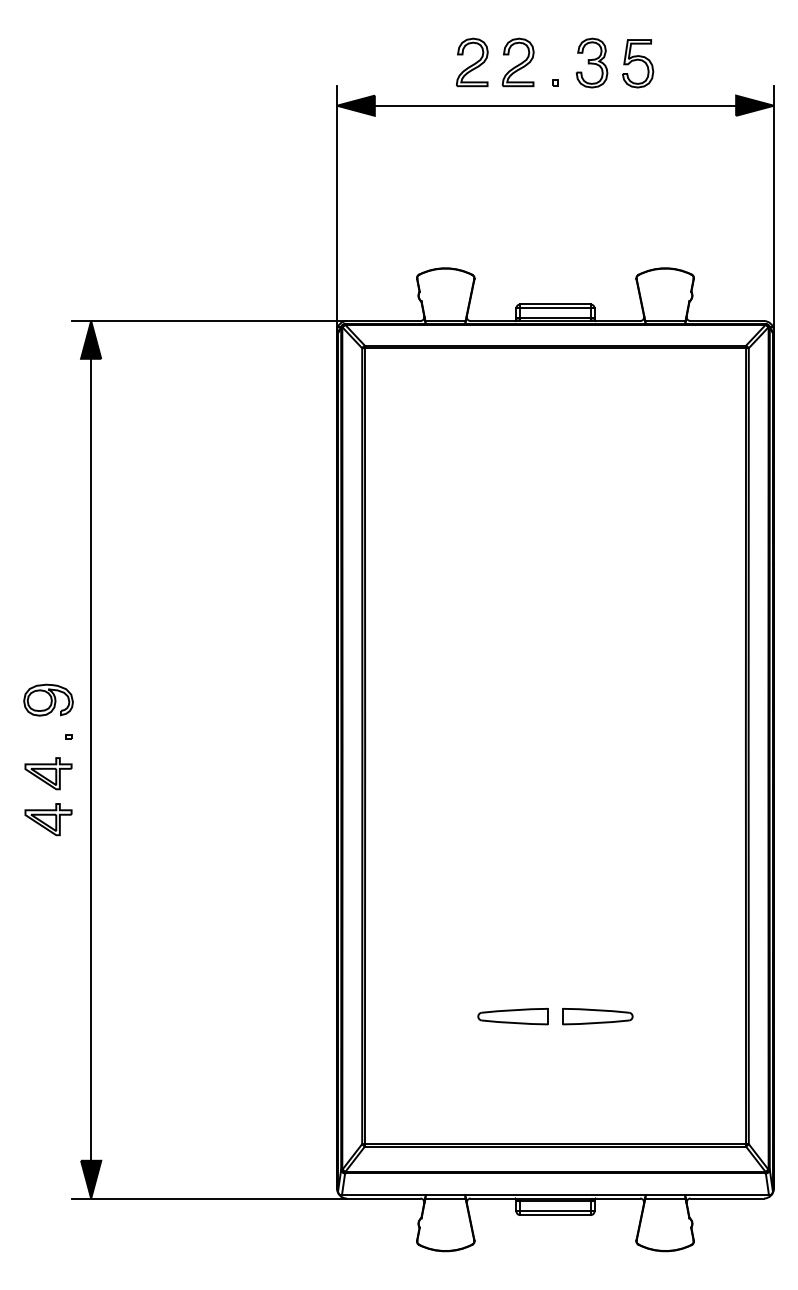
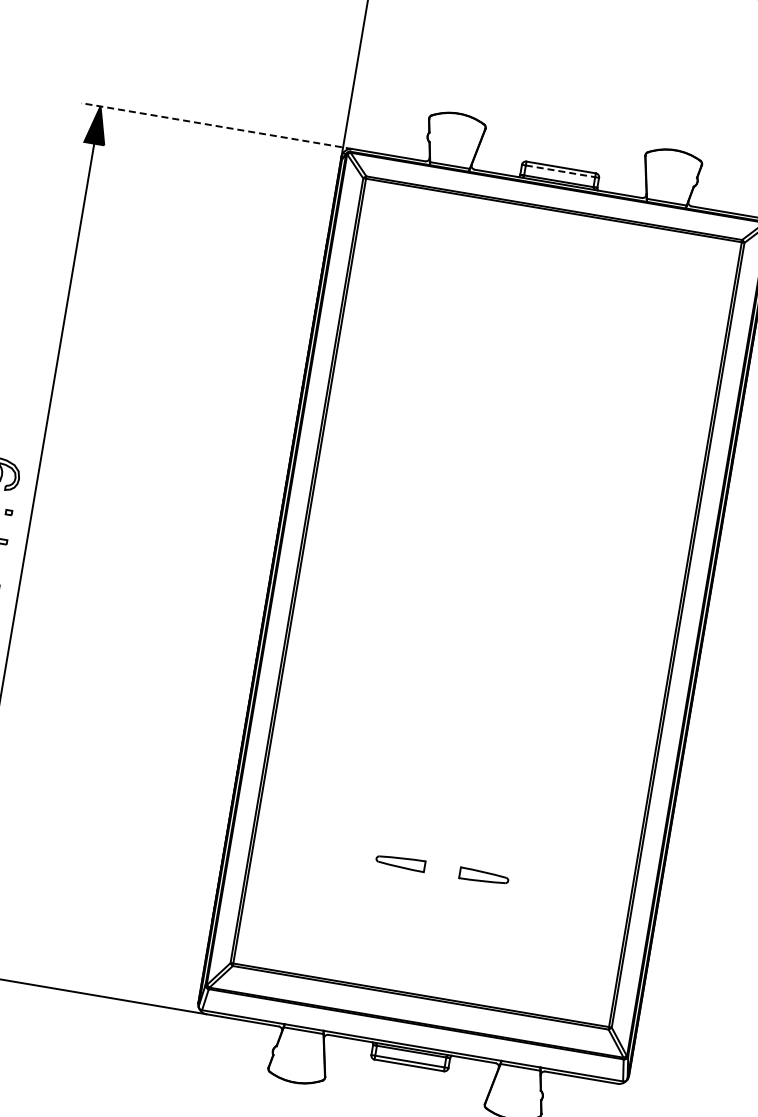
line: (555, 308) -> (560, 171), solid -> dashed
line: (209, 321) -> (217, 126), solid -> dashed
part: (512, 1016) -> (400, 862), size x0.7
part: (597, 1016) -> (483, 876), size x0.7

